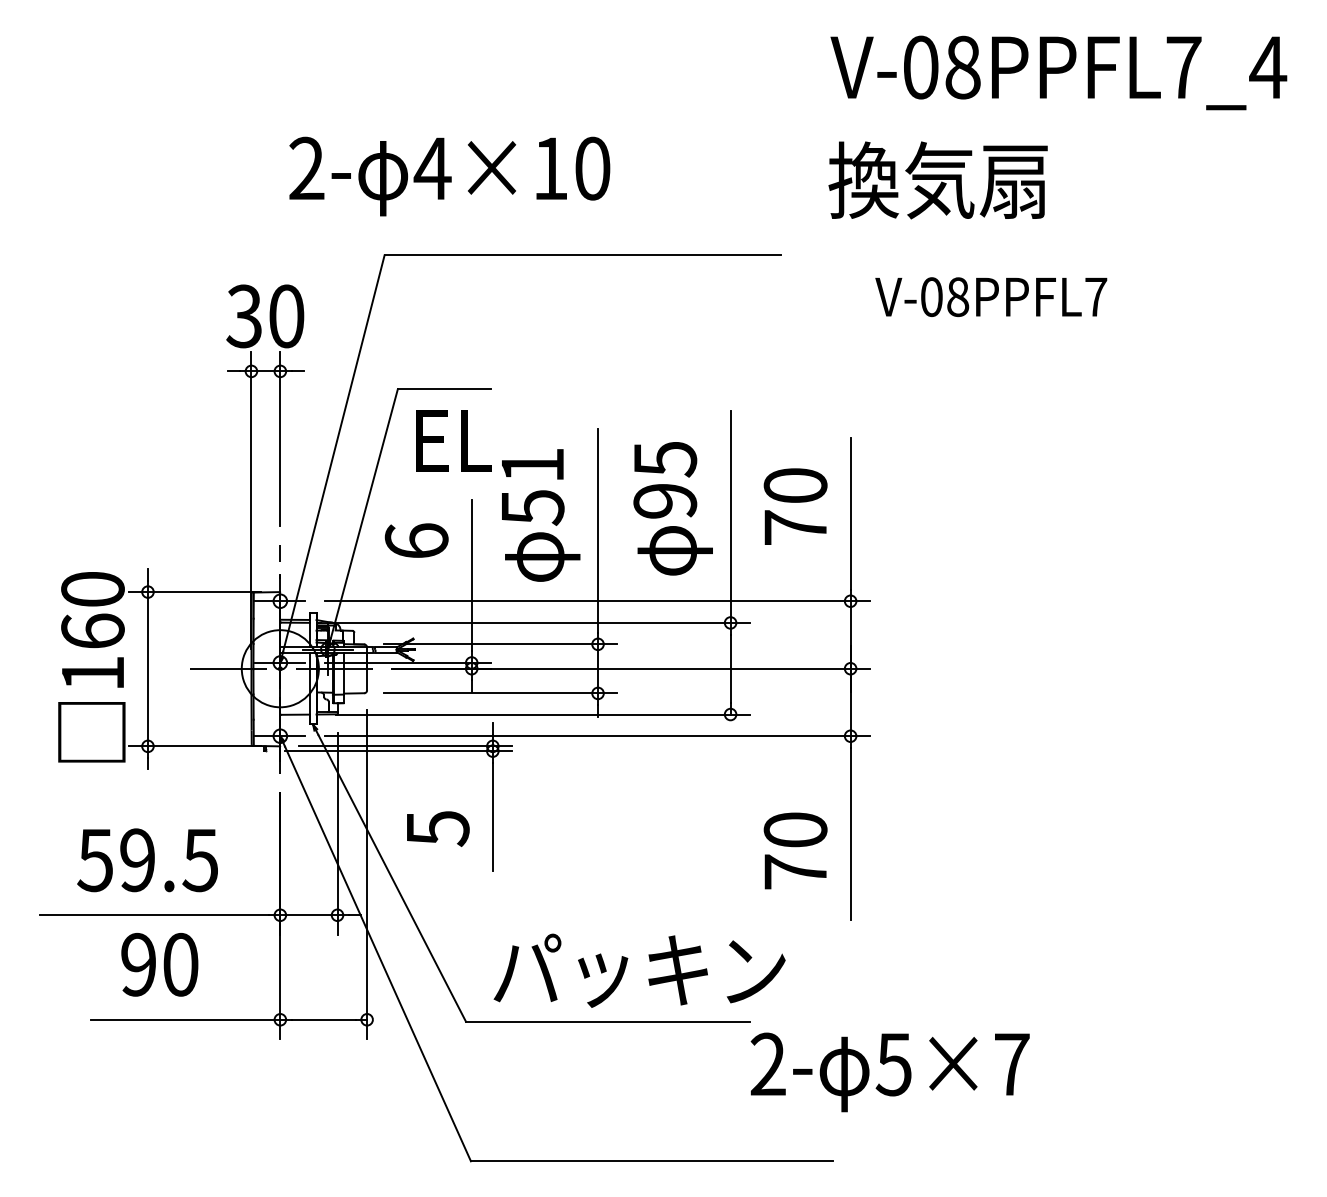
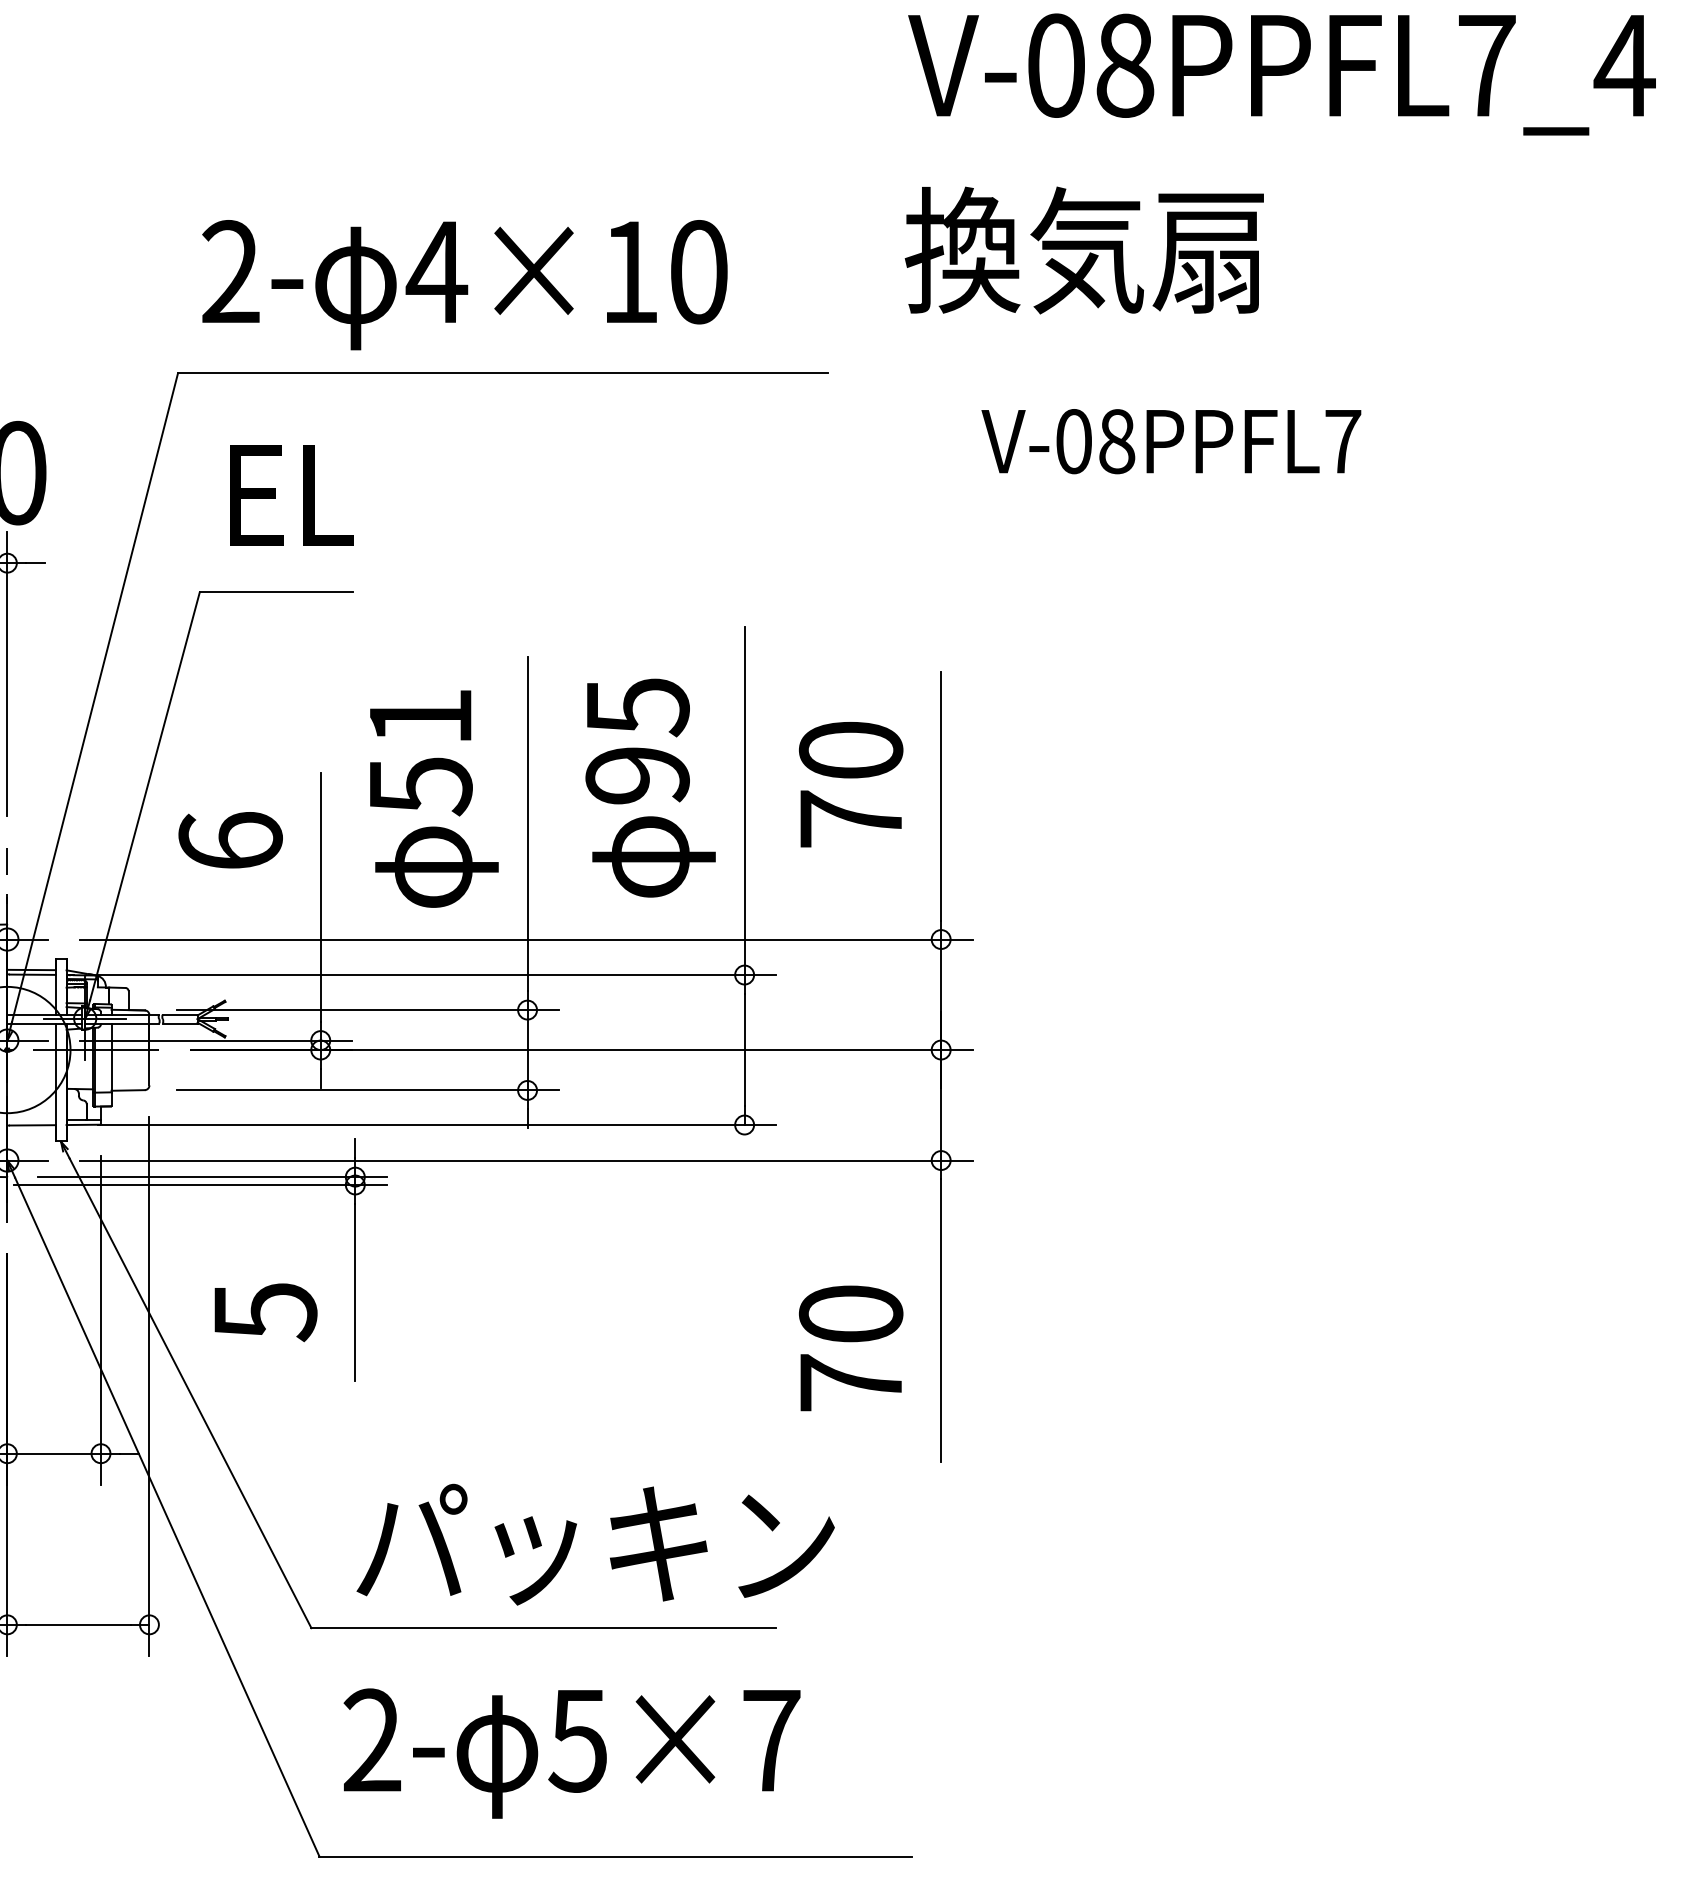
text: (449, 176) -> (464, 284), moved
text: (453, 440) -> (290, 494), moved
text: (889, 1072) -> (570, 1753), moved

